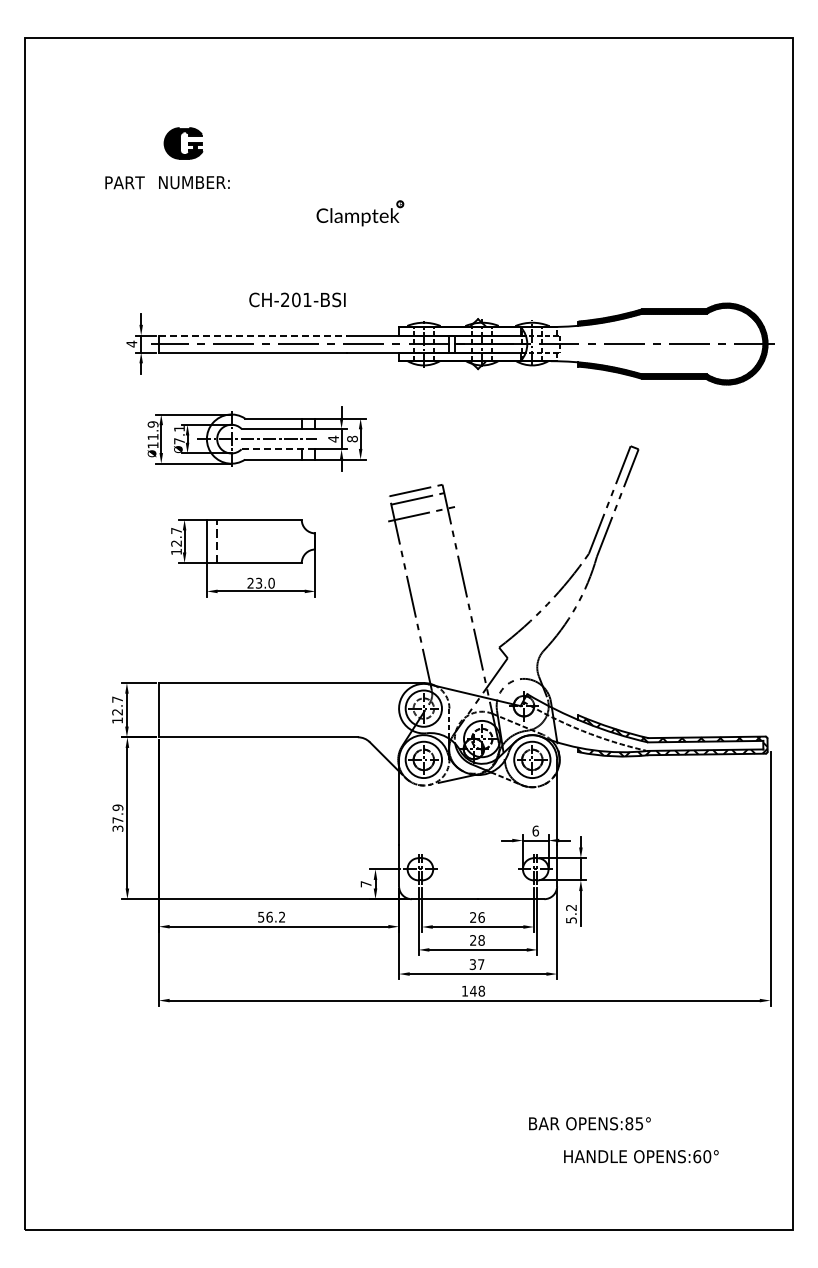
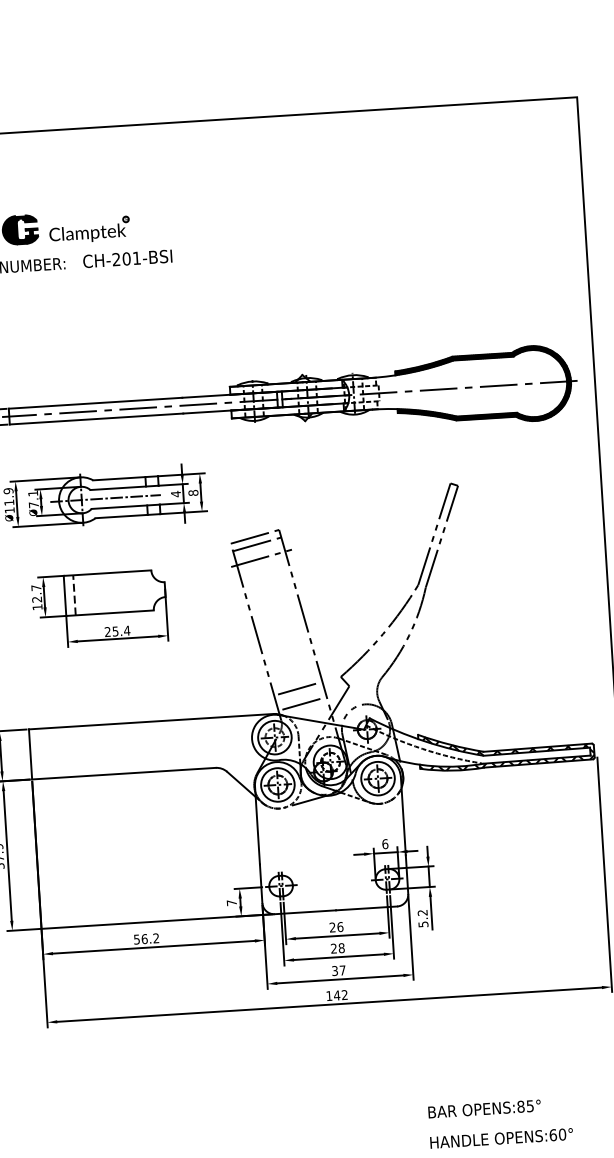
part: (360, 213) -> (89, 230), moved
text: (297, 299) -> (127, 258), moved
line: (252, 335) -> (95, 403), dashed -> solid
line: (278, 449) -> (125, 506), dashed -> solid
text: (265, 582) -> (121, 630), 23.0 -> 25.4
line: (452, 657) -> (298, 688), added
line: (455, 674) -> (302, 704), added
text: (481, 990) -> (344, 994), 148 -> 142
text: (589, 1123) -> (484, 1108), moved

